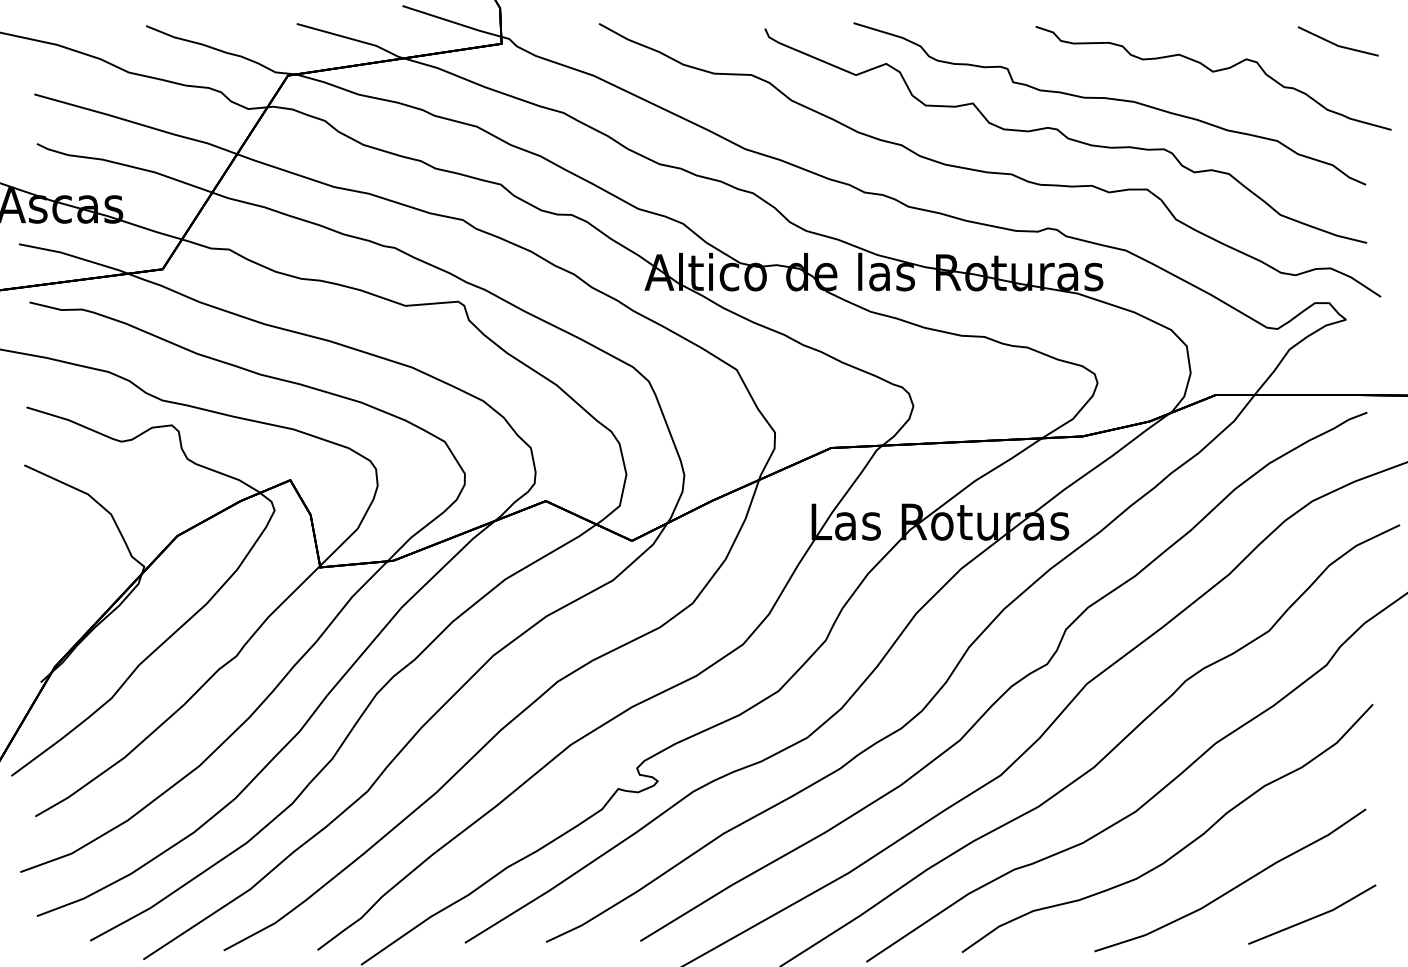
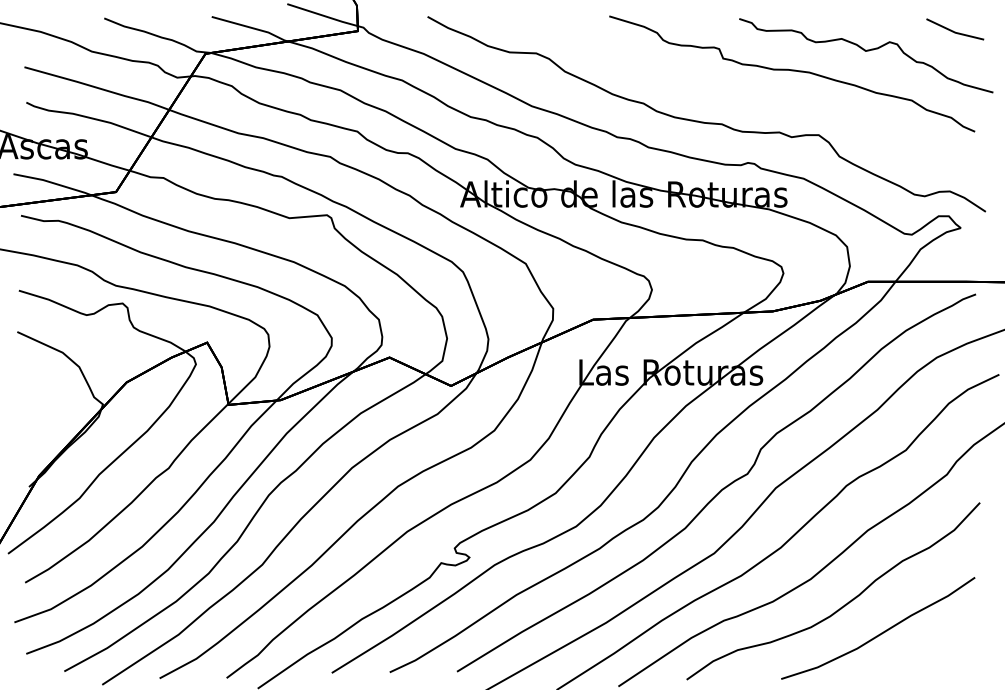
curve: (1065, 135) -> (760, 96), removed
line: (1311, 917) -> (936, 654), removed

